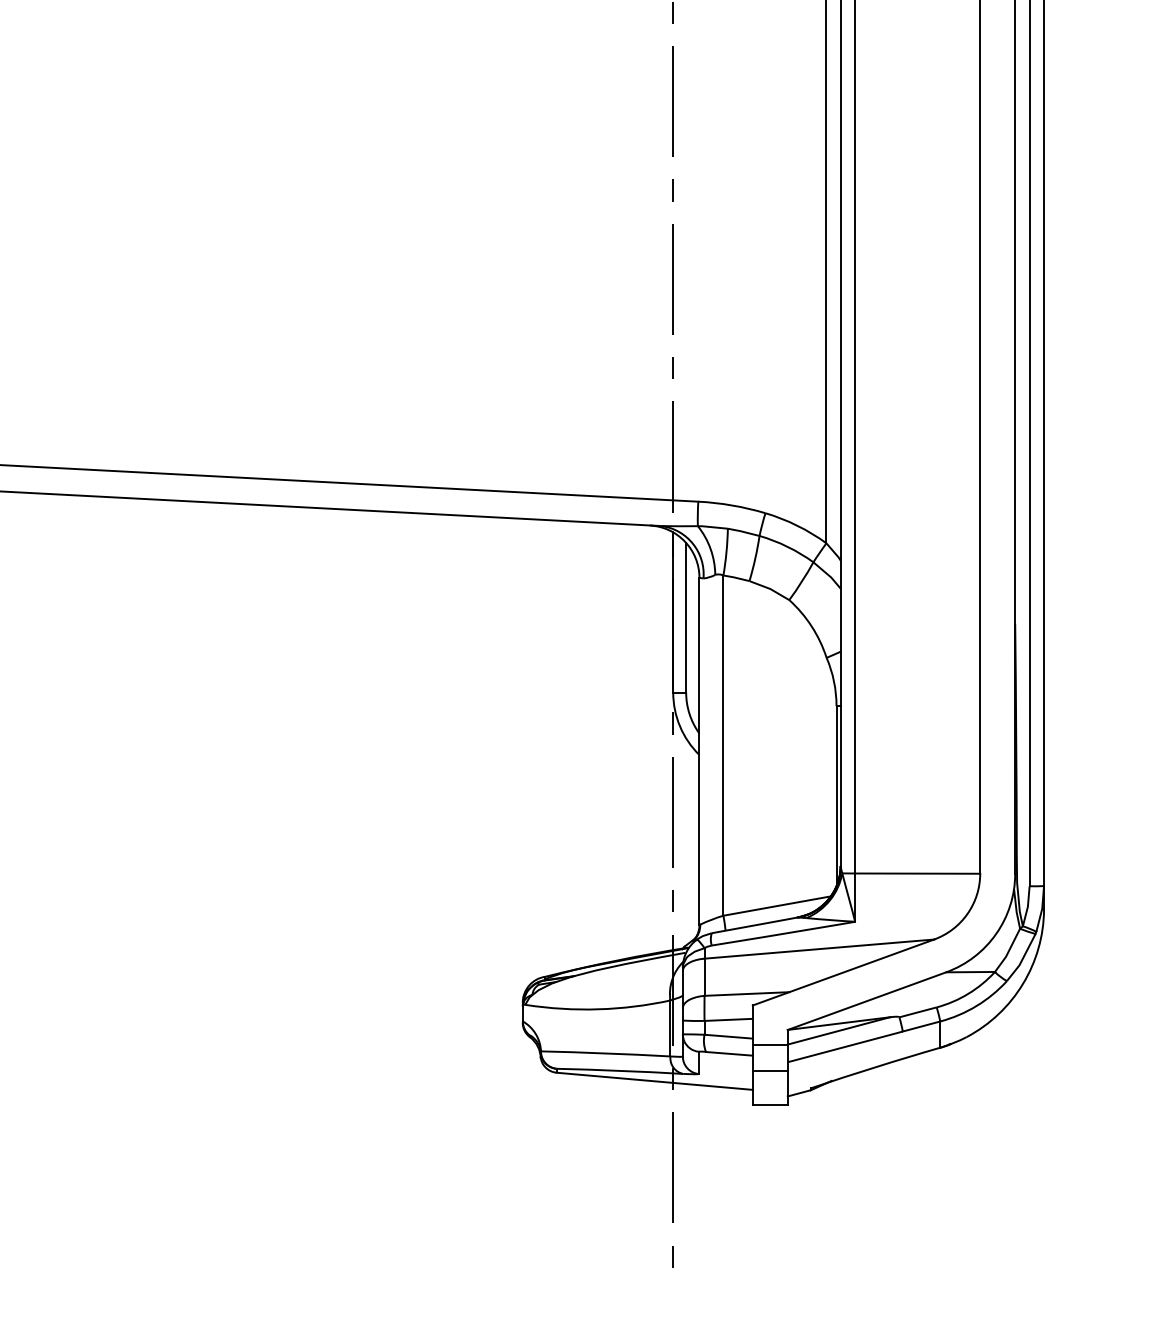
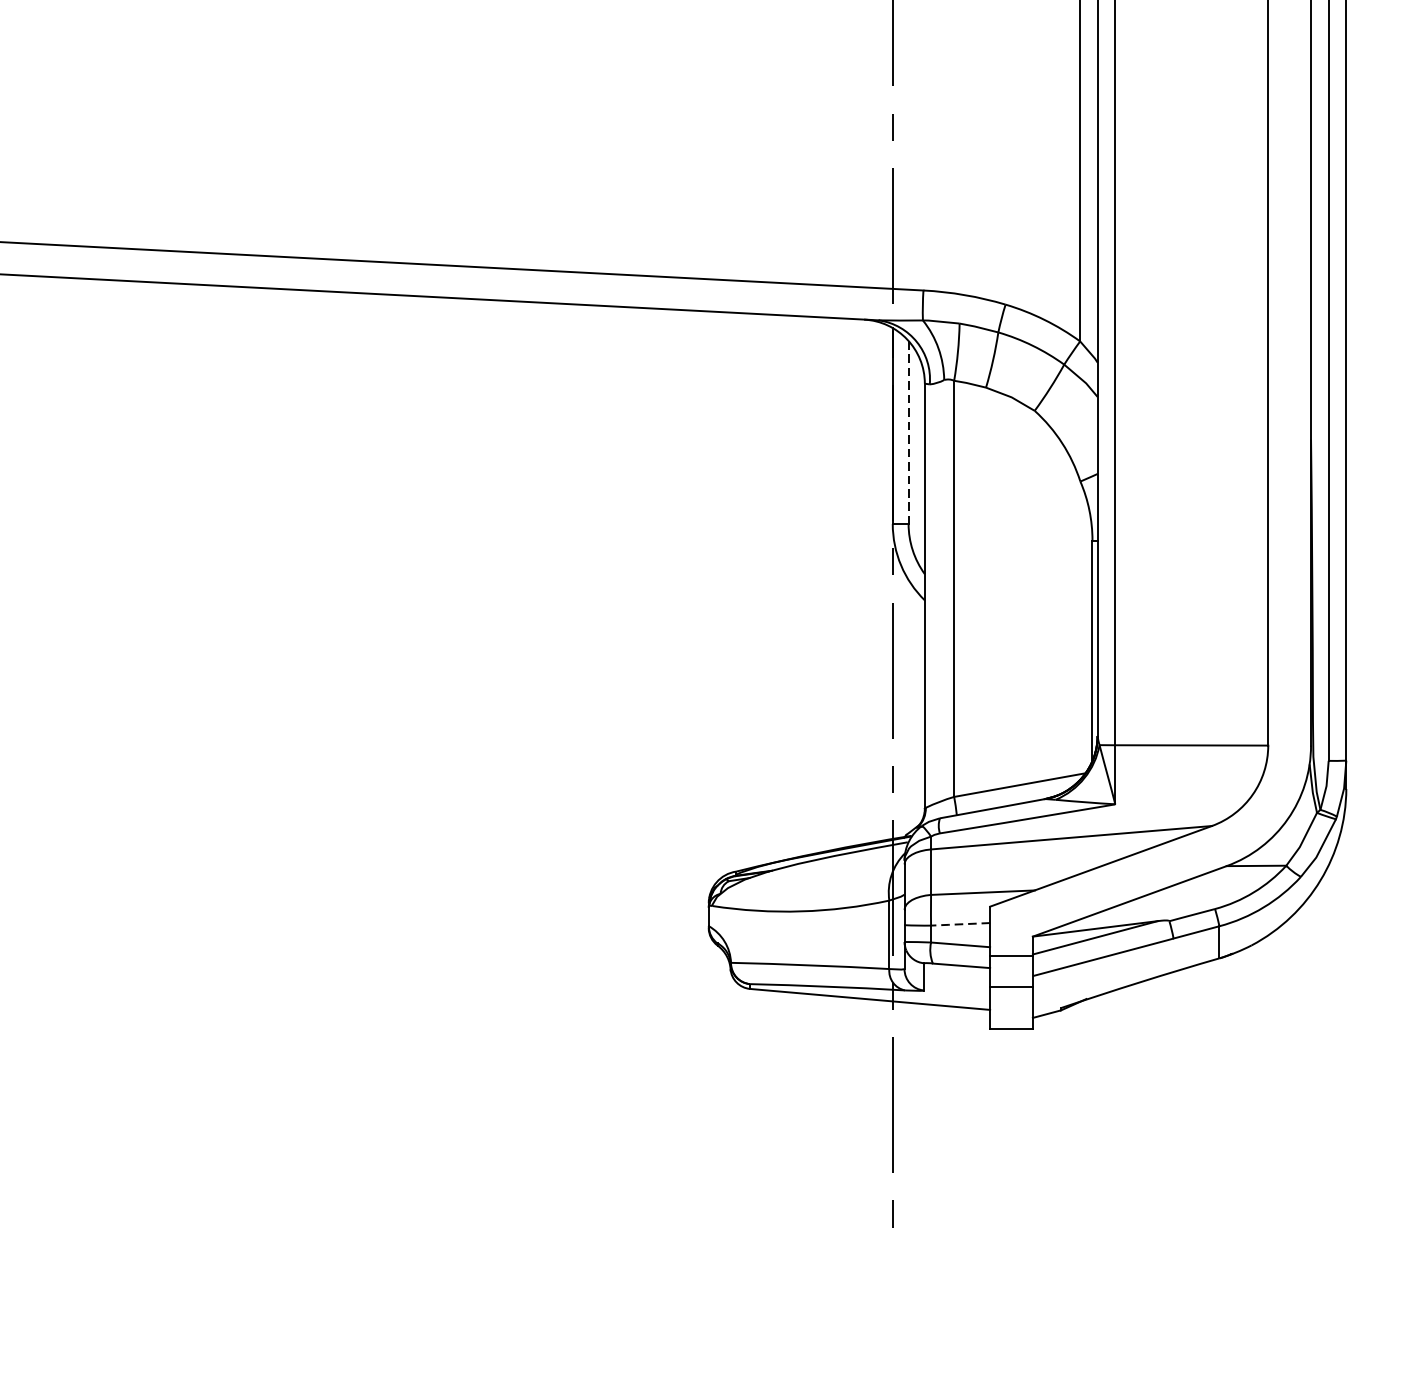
line: (686, 617) -> (909, 432), solid -> dashed
line: (728, 1019) -> (960, 923), solid -> dashed

